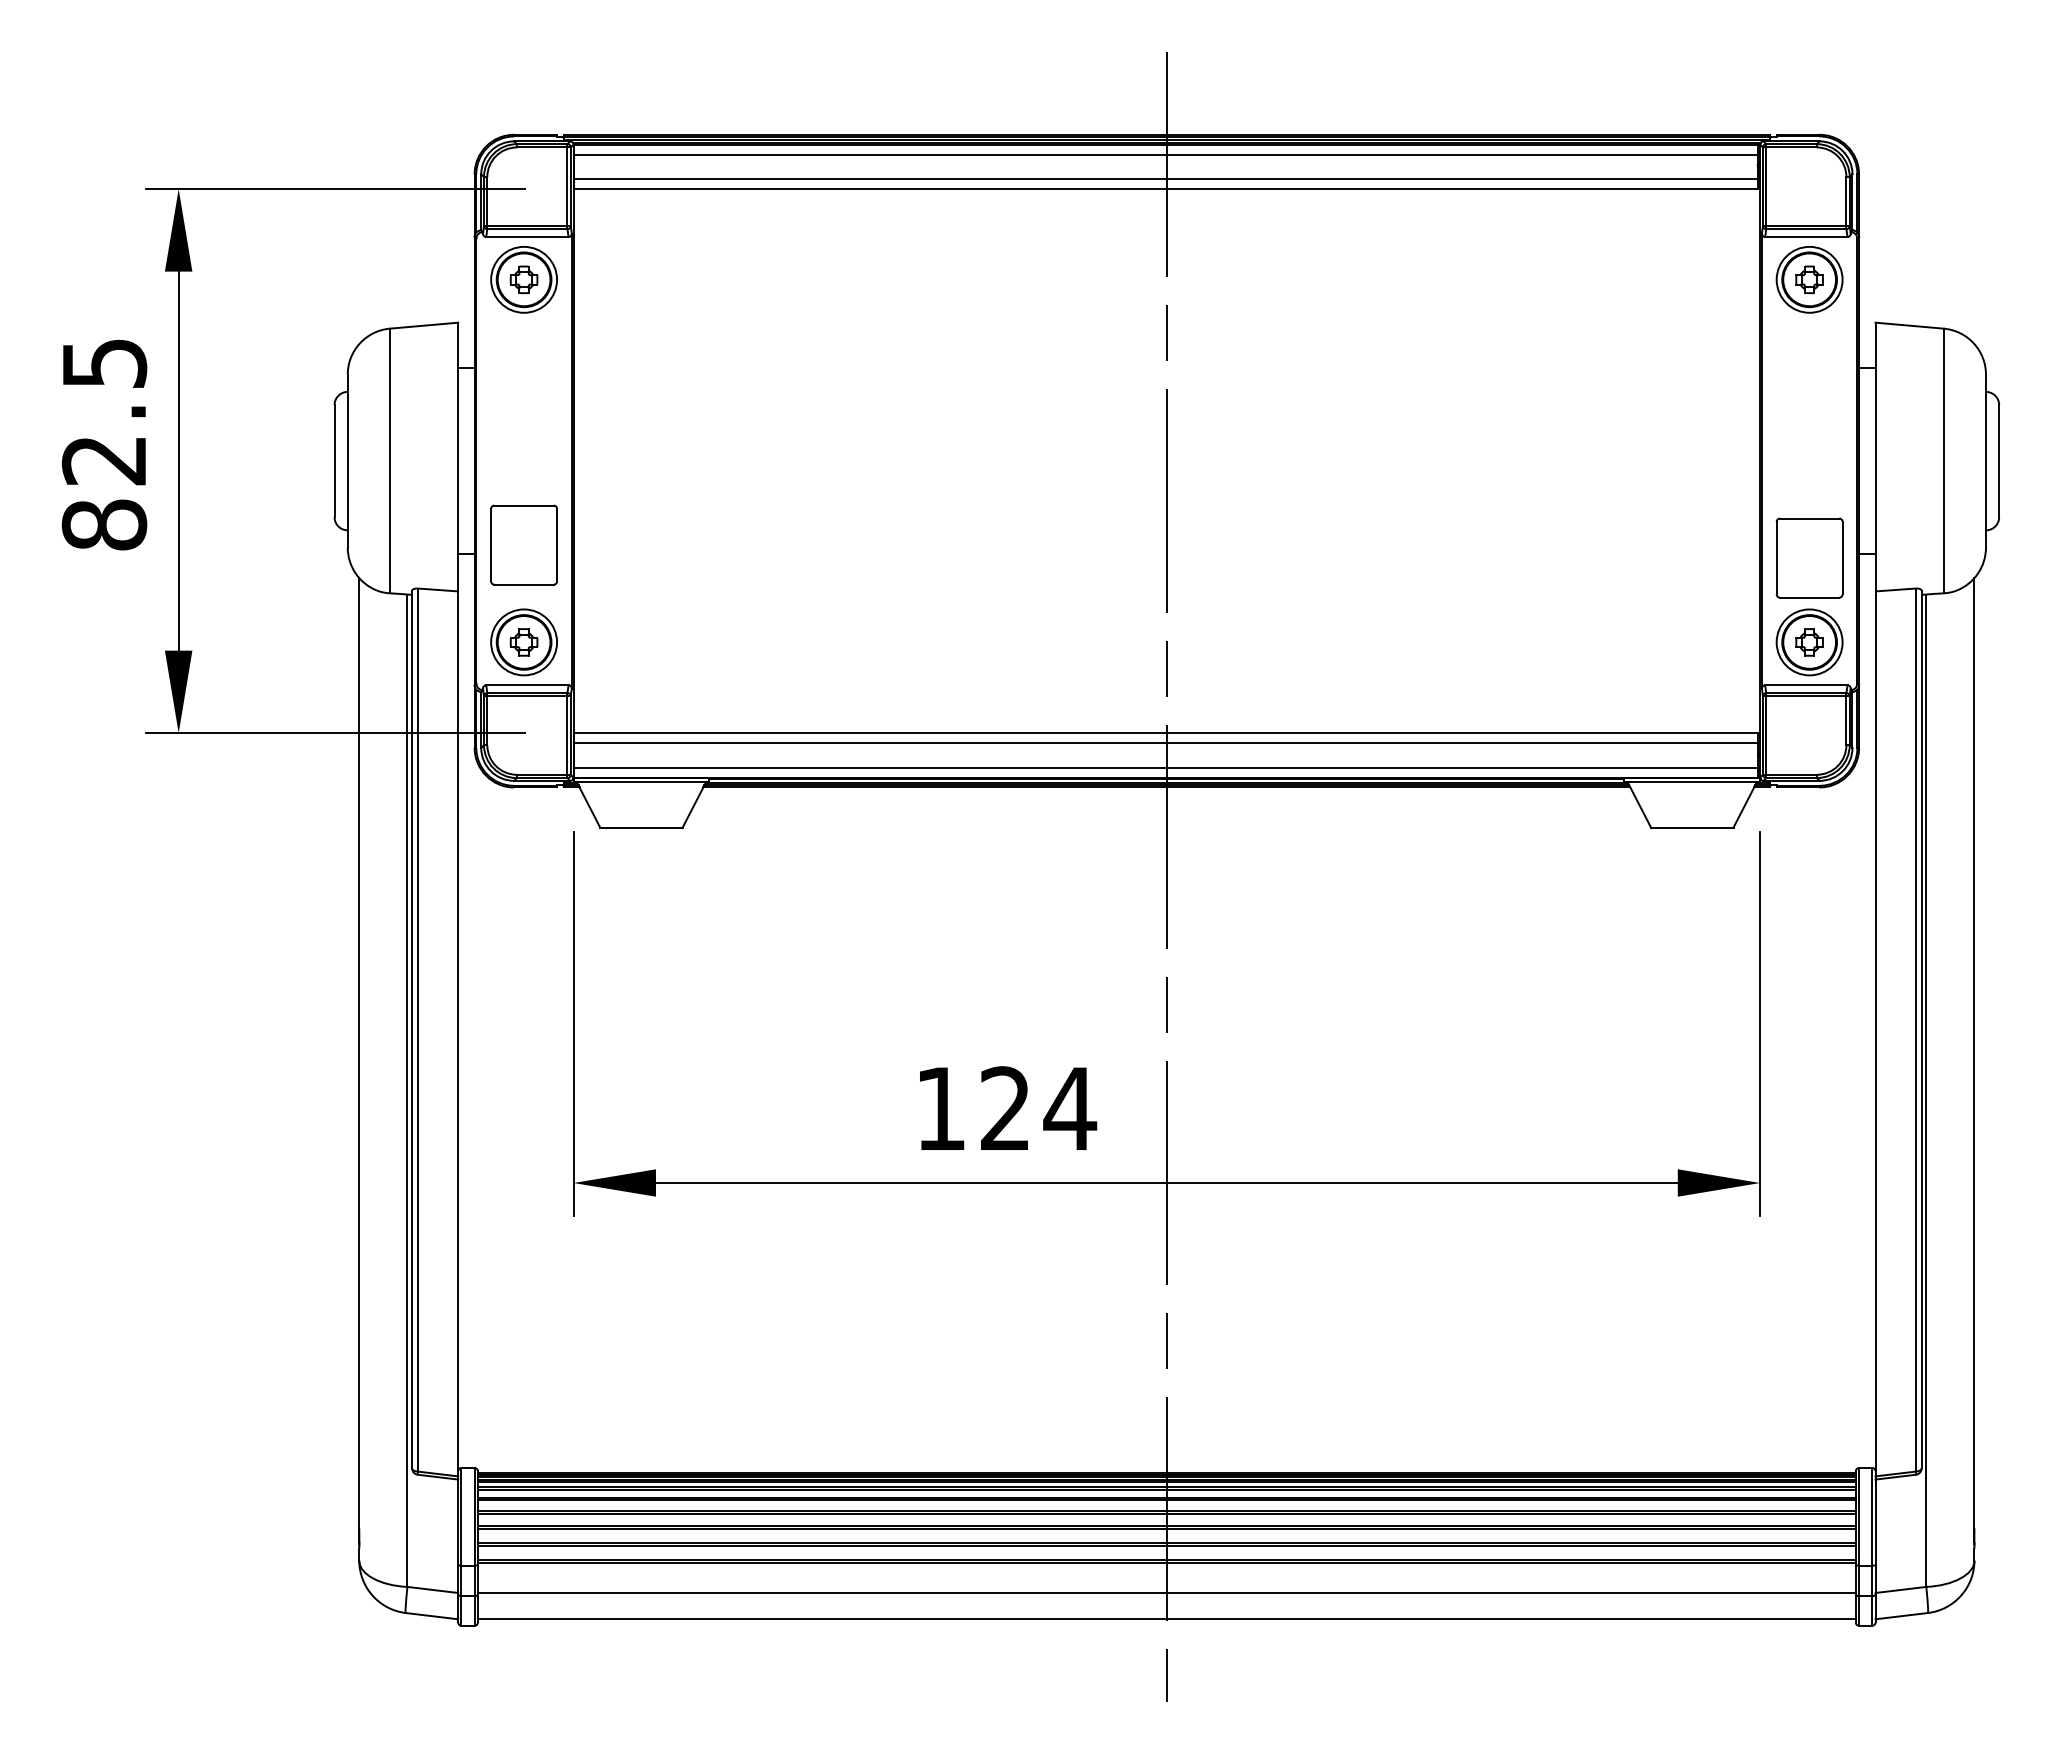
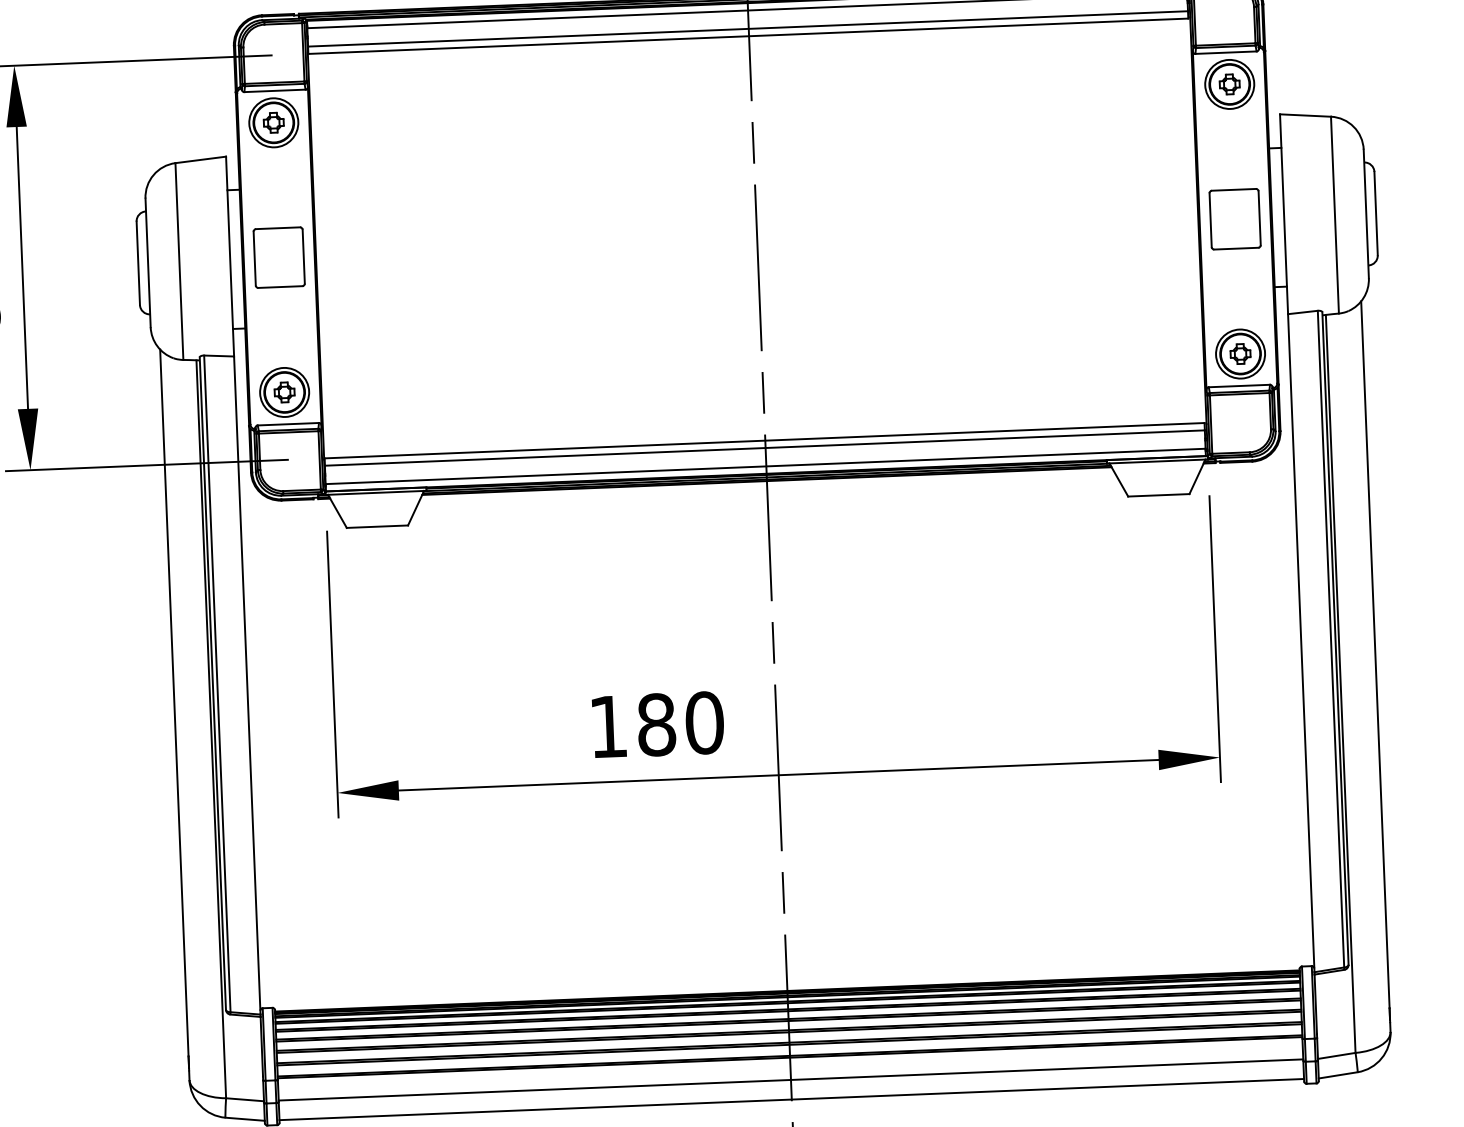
part: (523, 544) -> (278, 257), moved
part: (1809, 557) -> (1235, 218), moved
text: (1038, 1108) -> (681, 723), 124 -> 180

